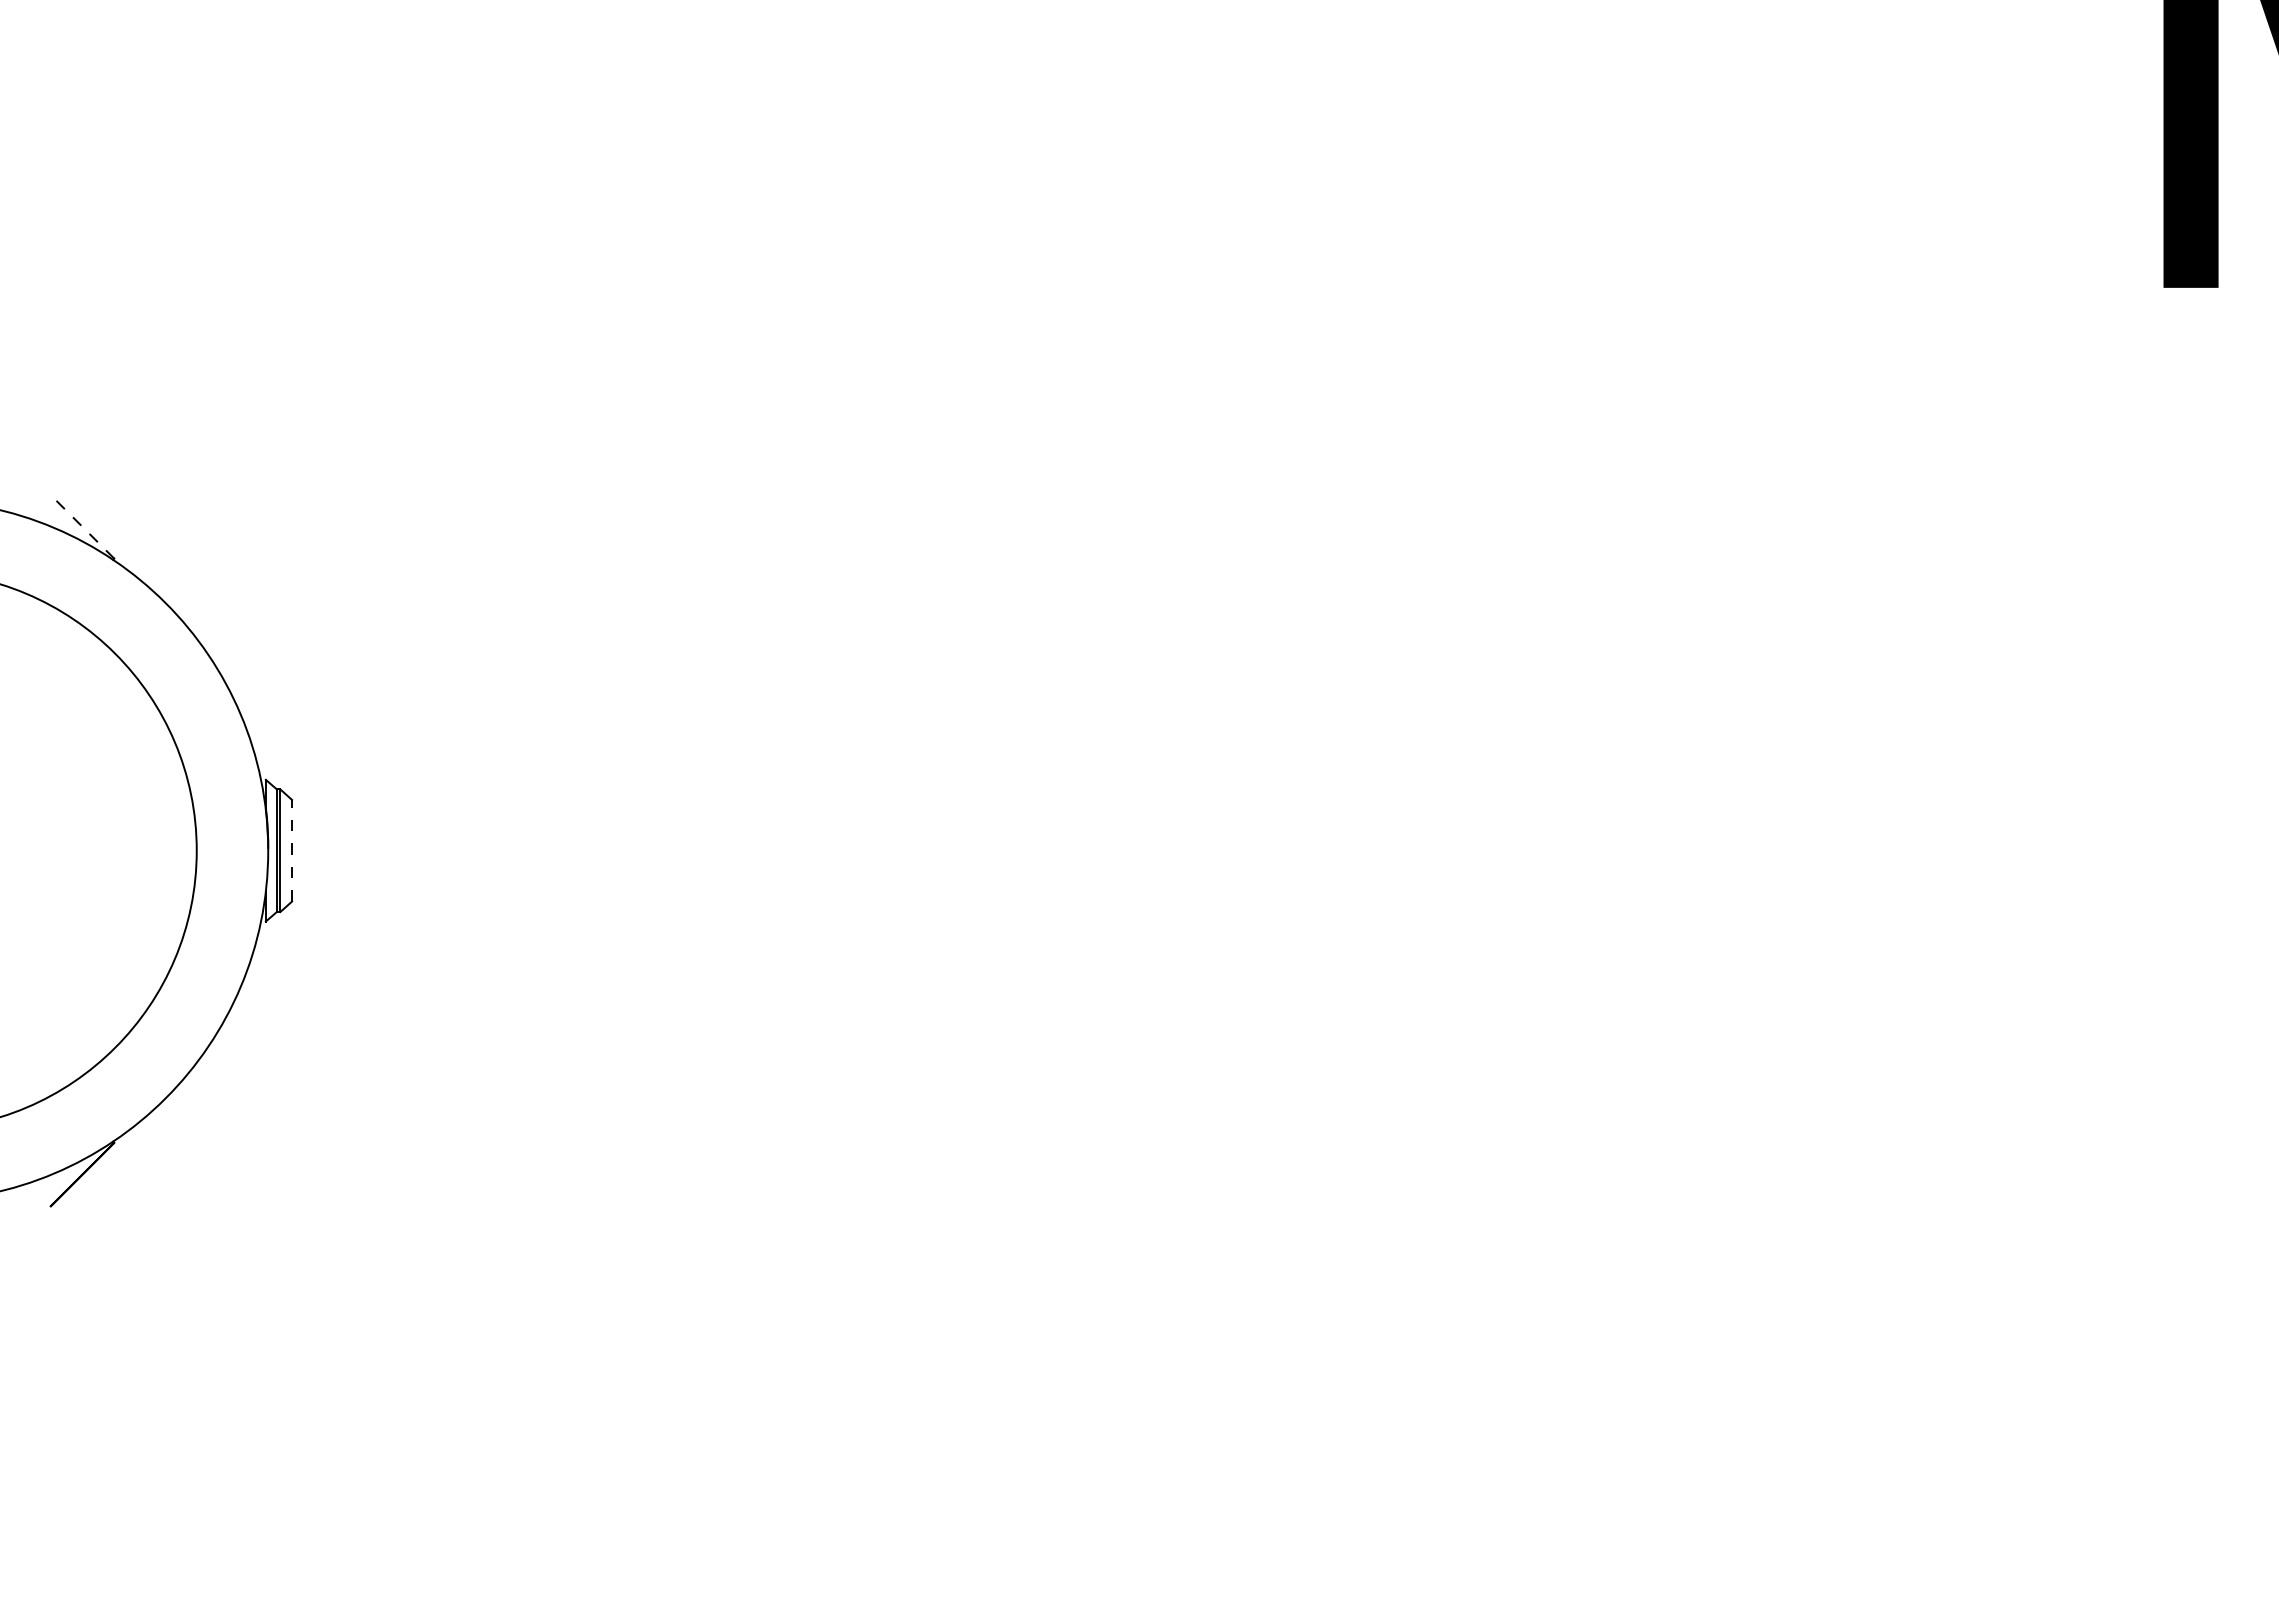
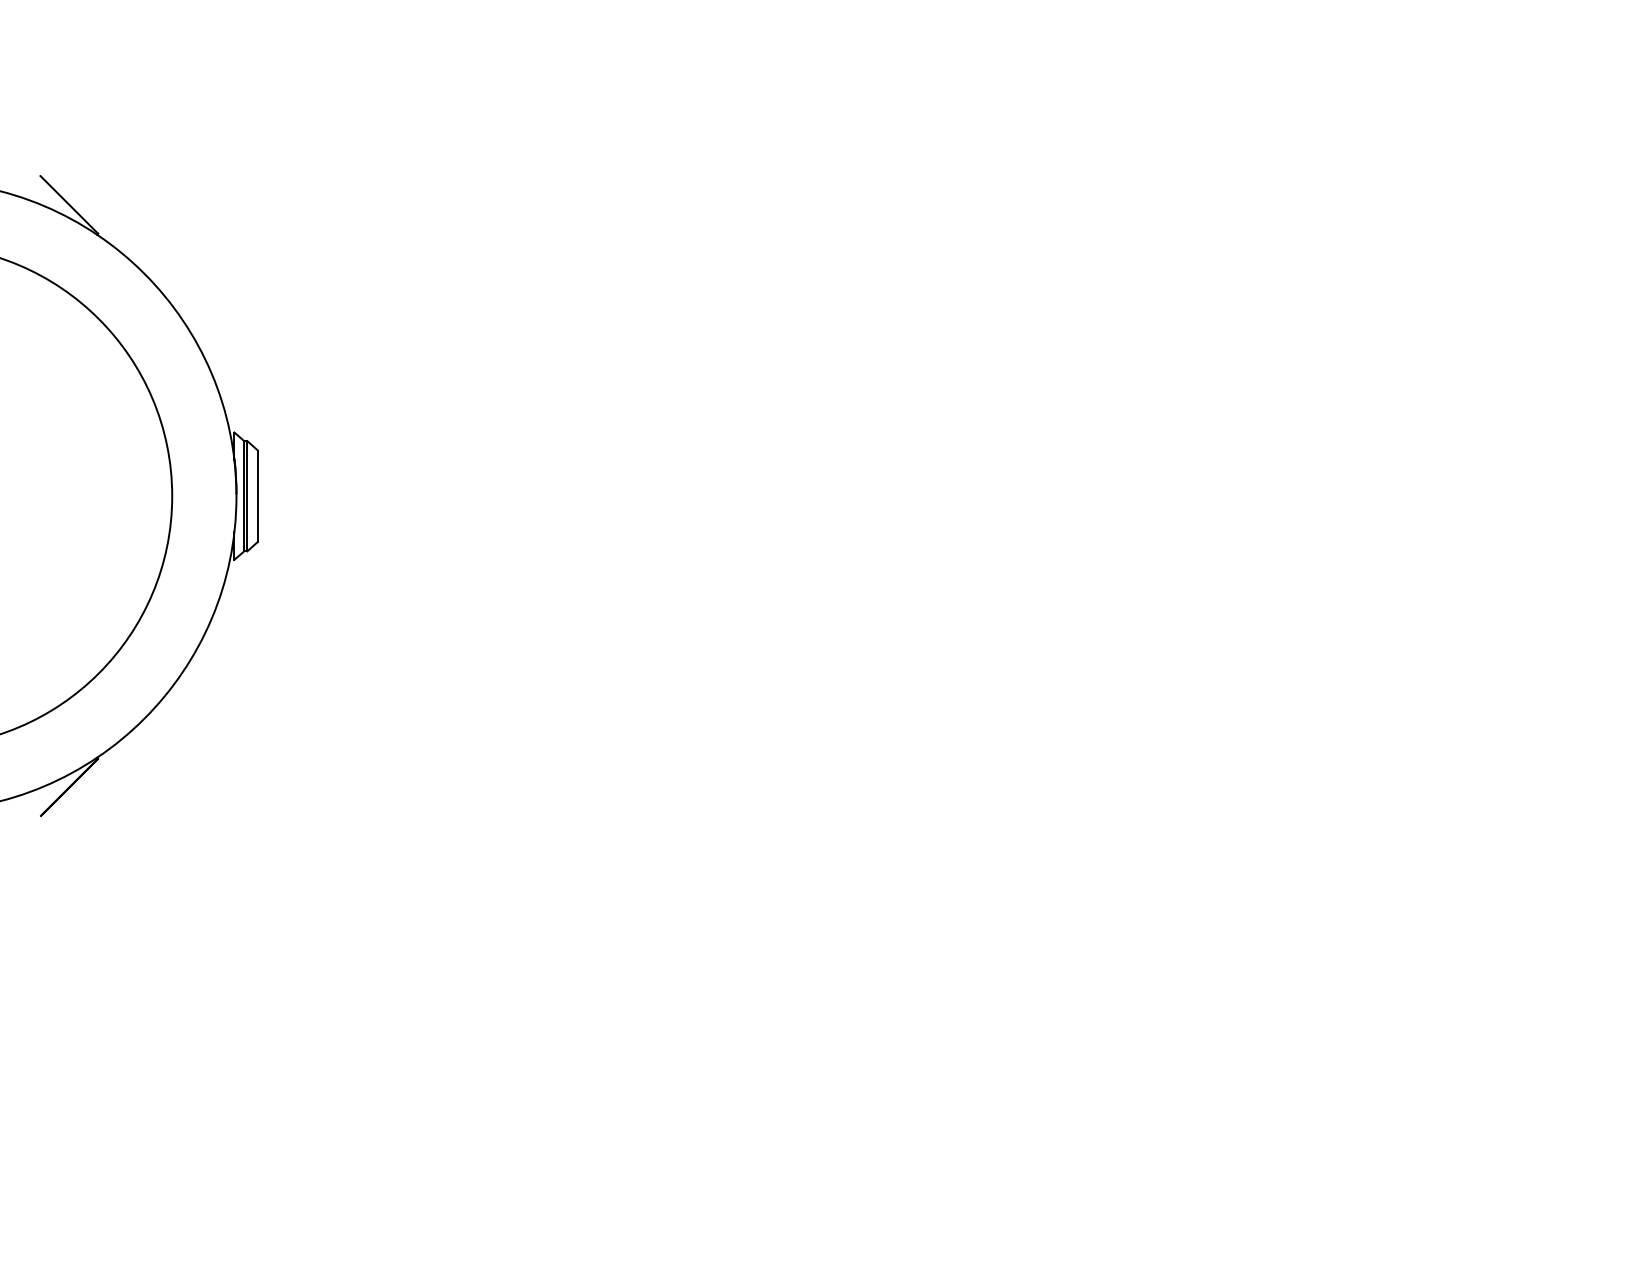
line: (81, 526) -> (68, 204), dashed -> solid
line: (292, 850) -> (258, 496), dashed -> solid

